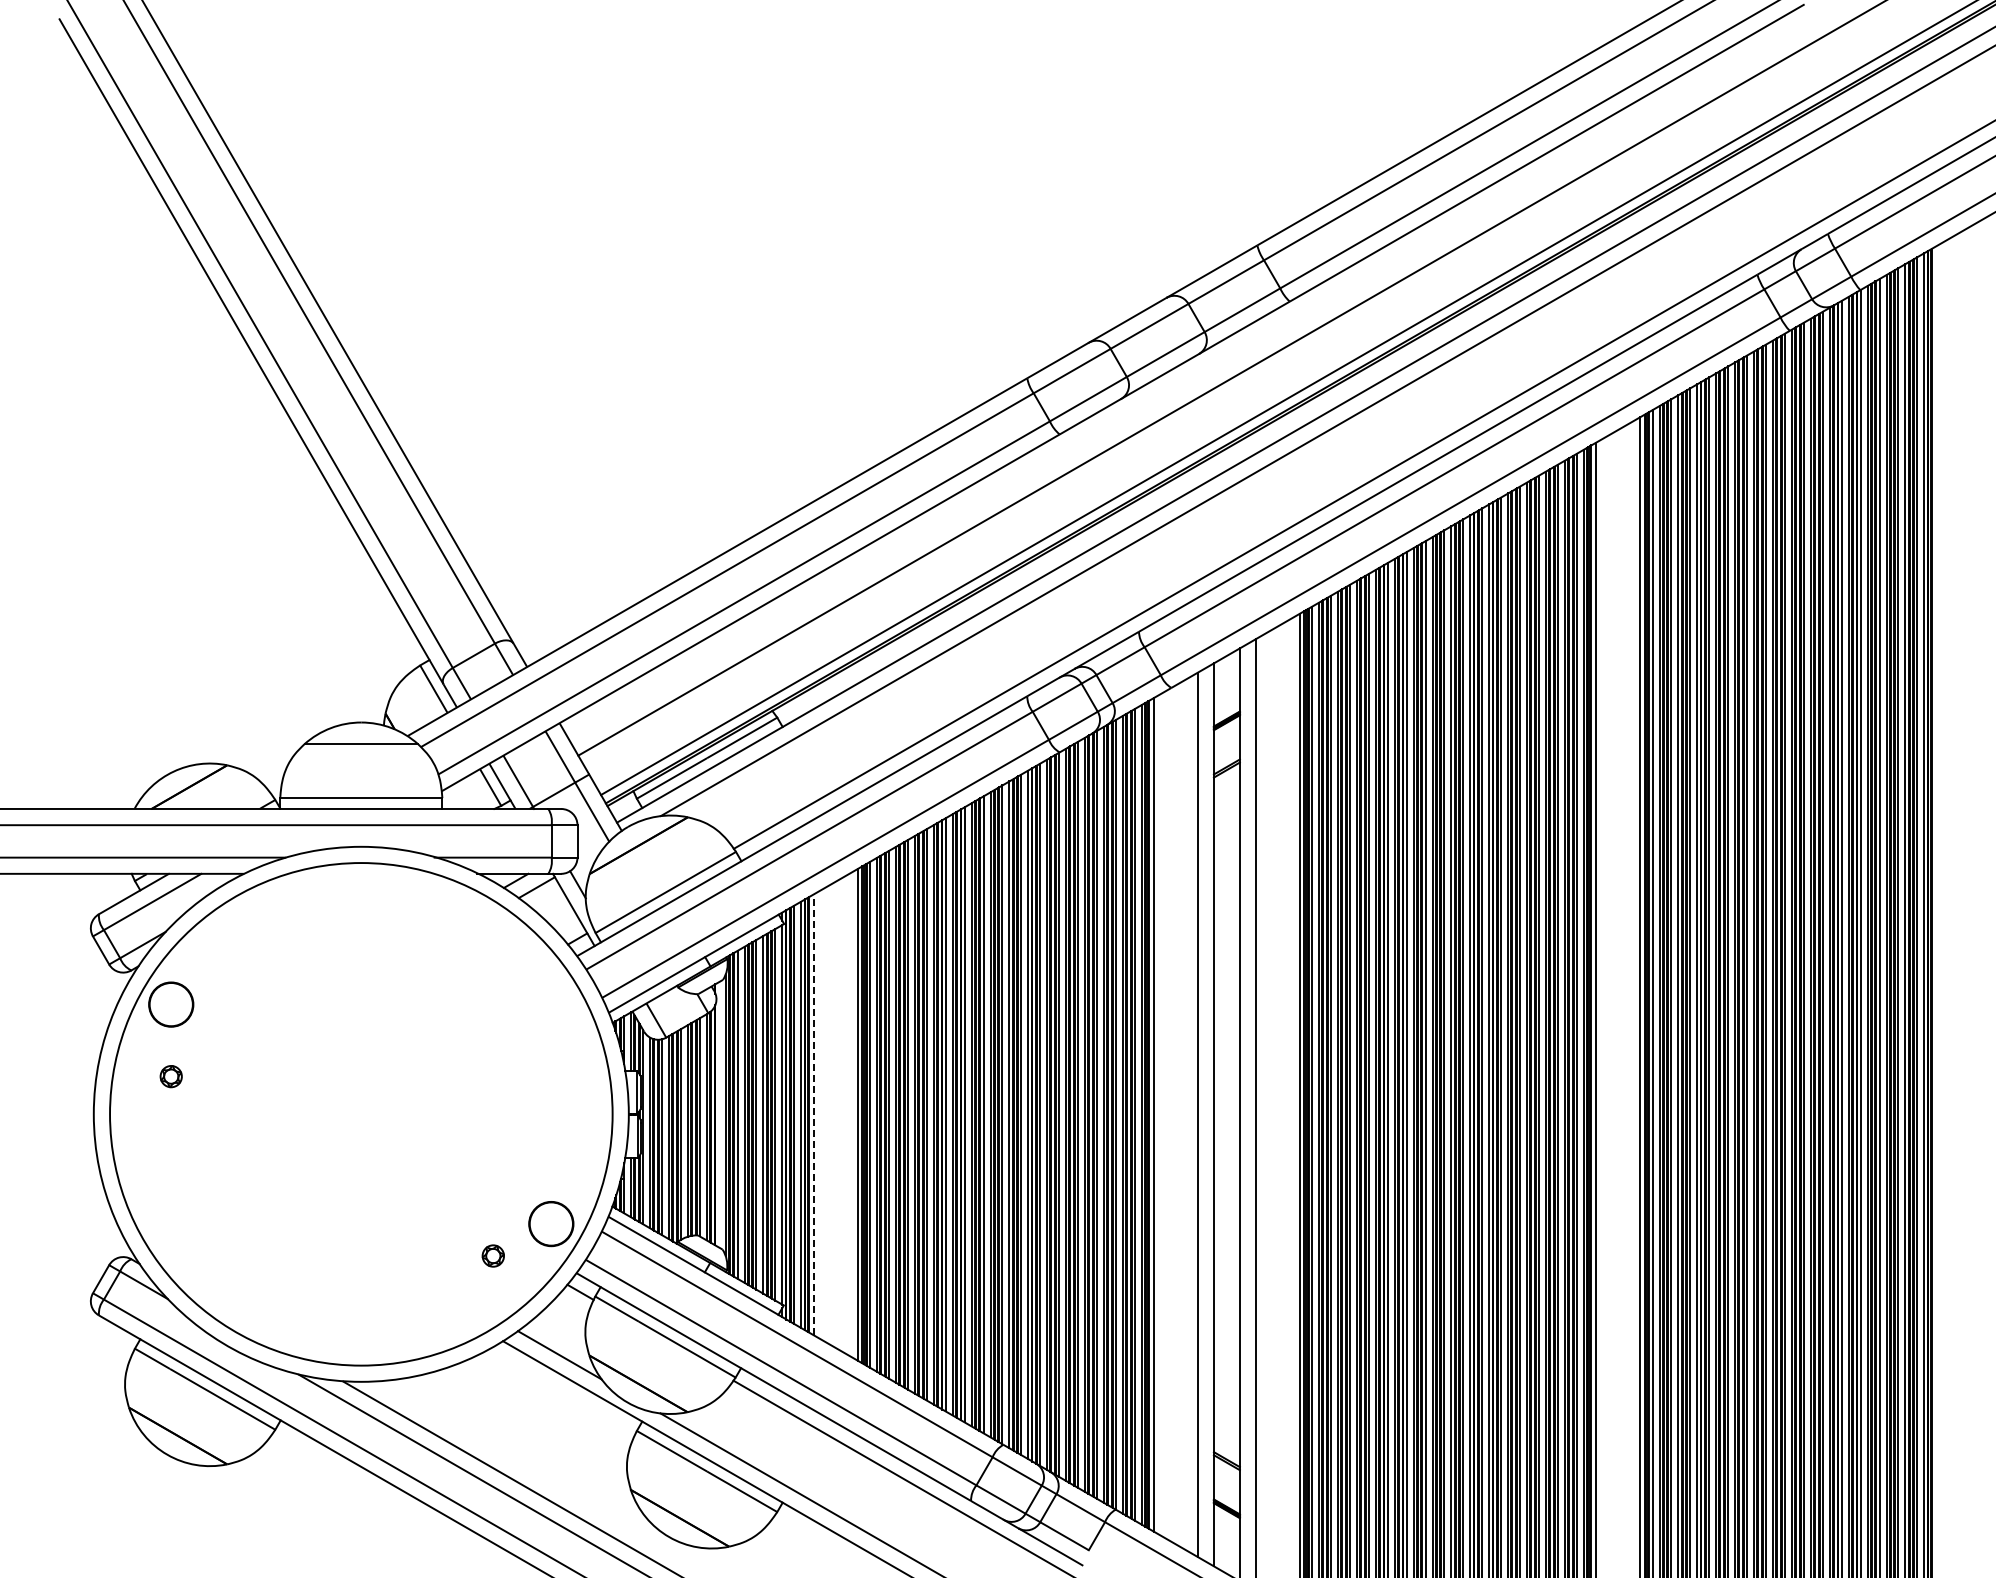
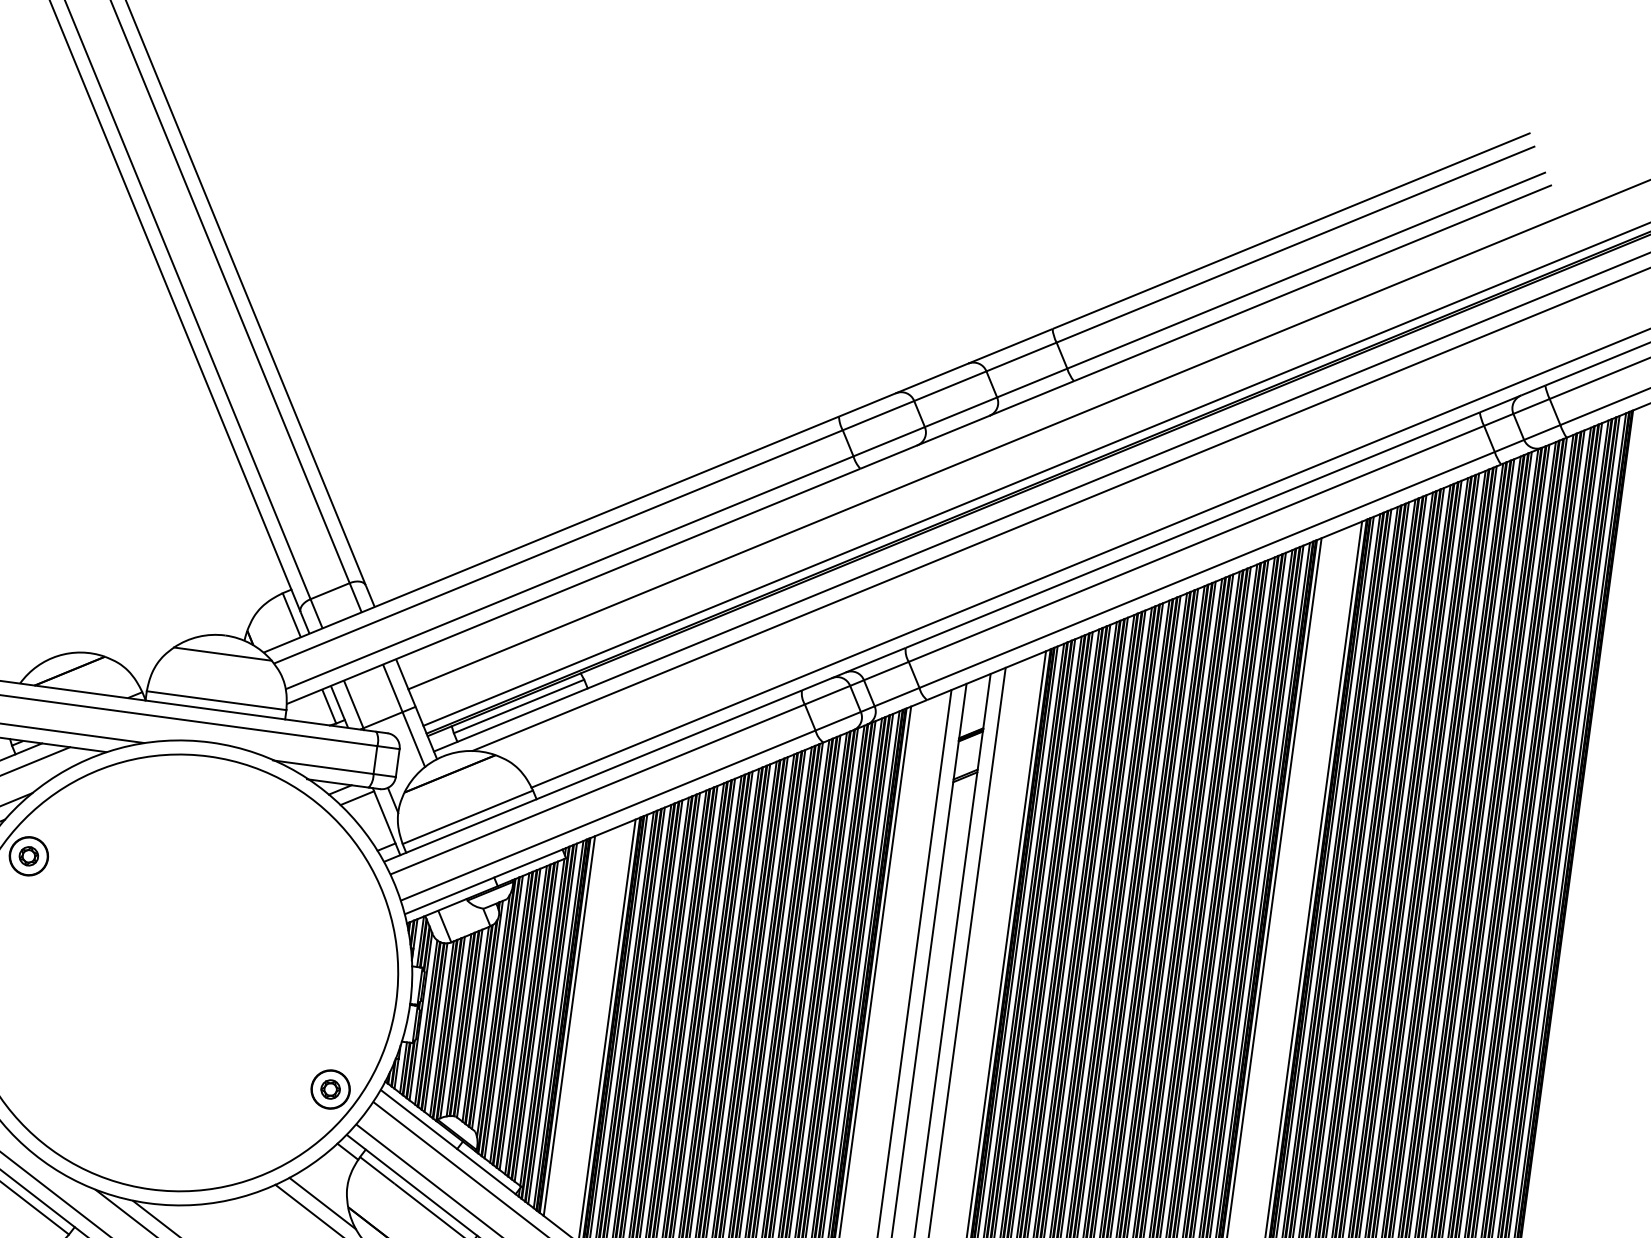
part: (170, 1076) -> (28, 856), moved
line: (718, 1114) -> (487, 1014), added
line: (813, 1114) -> (569, 1025), dashed -> solid
part: (492, 1255) -> (330, 1088), moved

